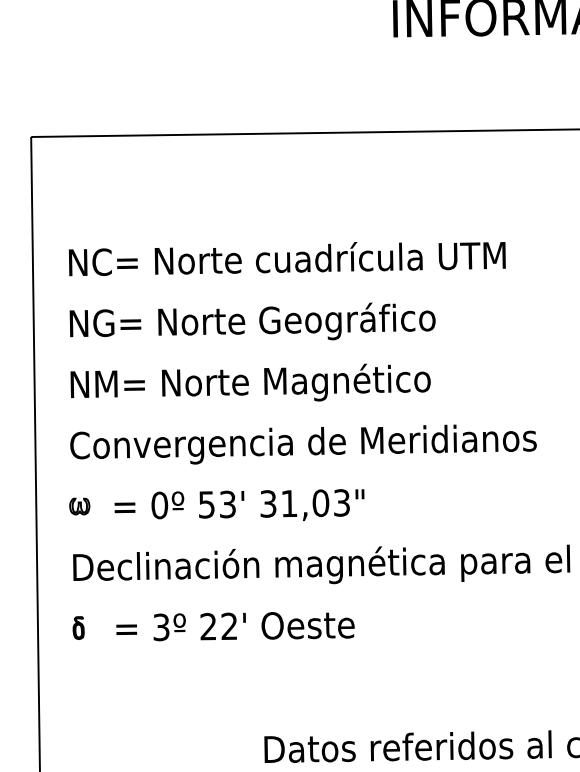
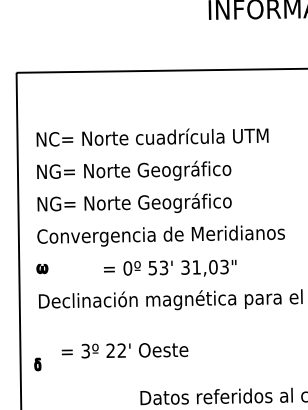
text: (264, 383) -> (140, 203), NM= Norte Magnético -> NG= Norte Geográfico
text: (240, 503) -> (170, 267), moved
text: (234, 626) -> (124, 350), moved
part: (78, 628) -> (37, 364), moved

